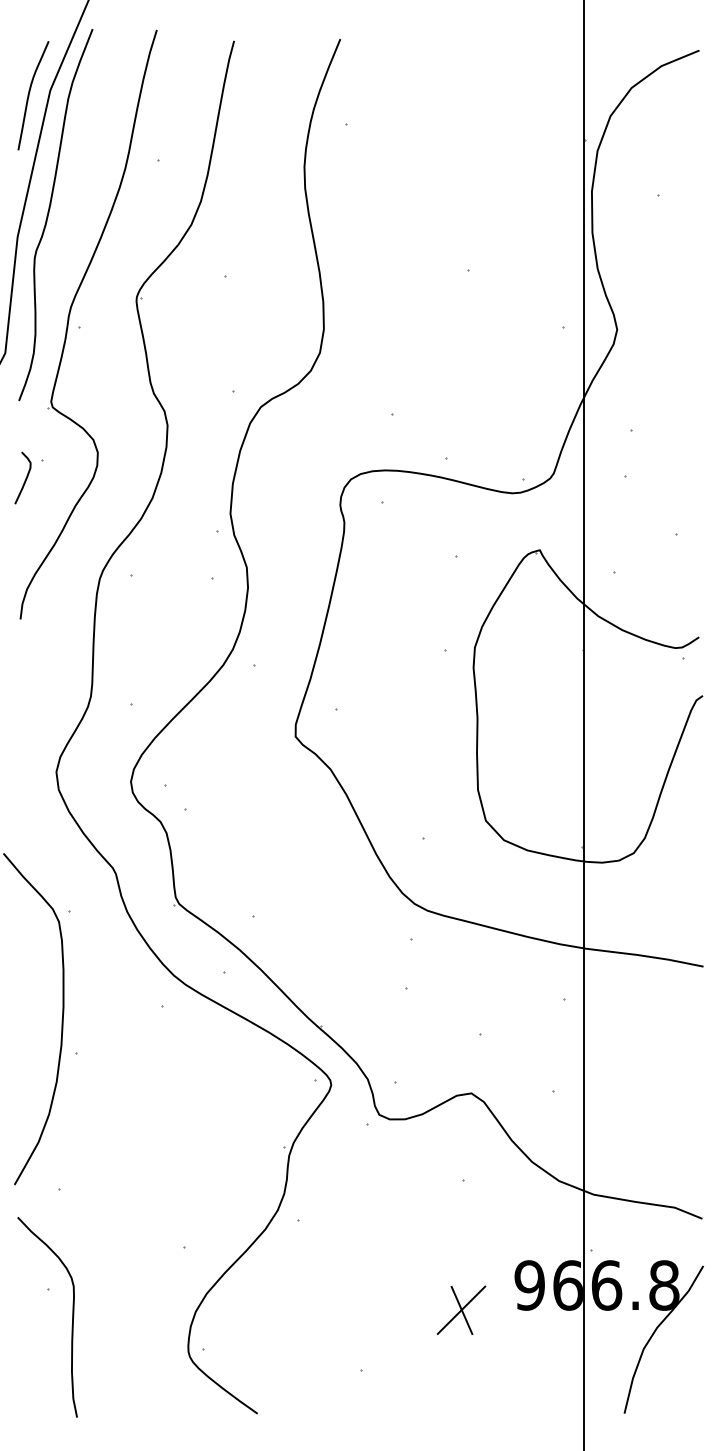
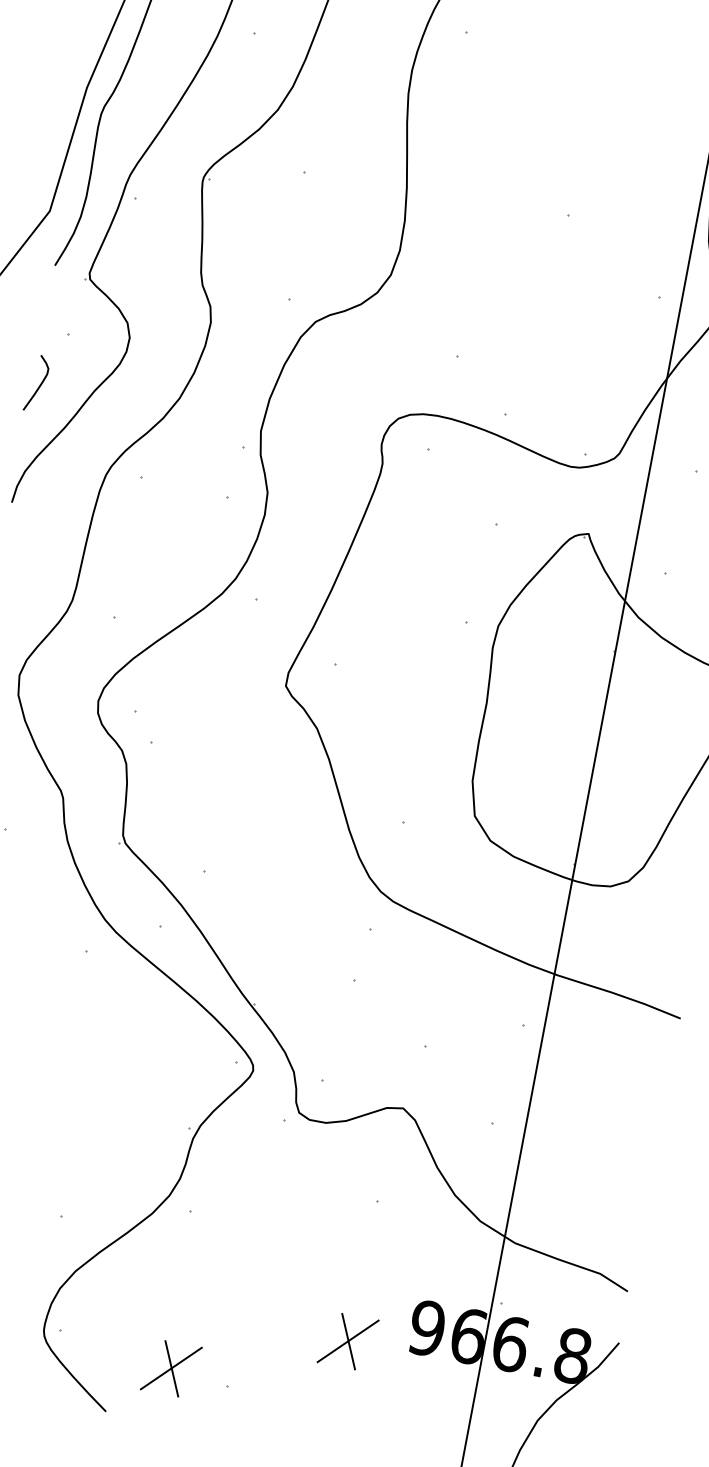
curve: (25, 478) -> (39, 384), moved
part: (308, 1363) -> (171, 1367), added

